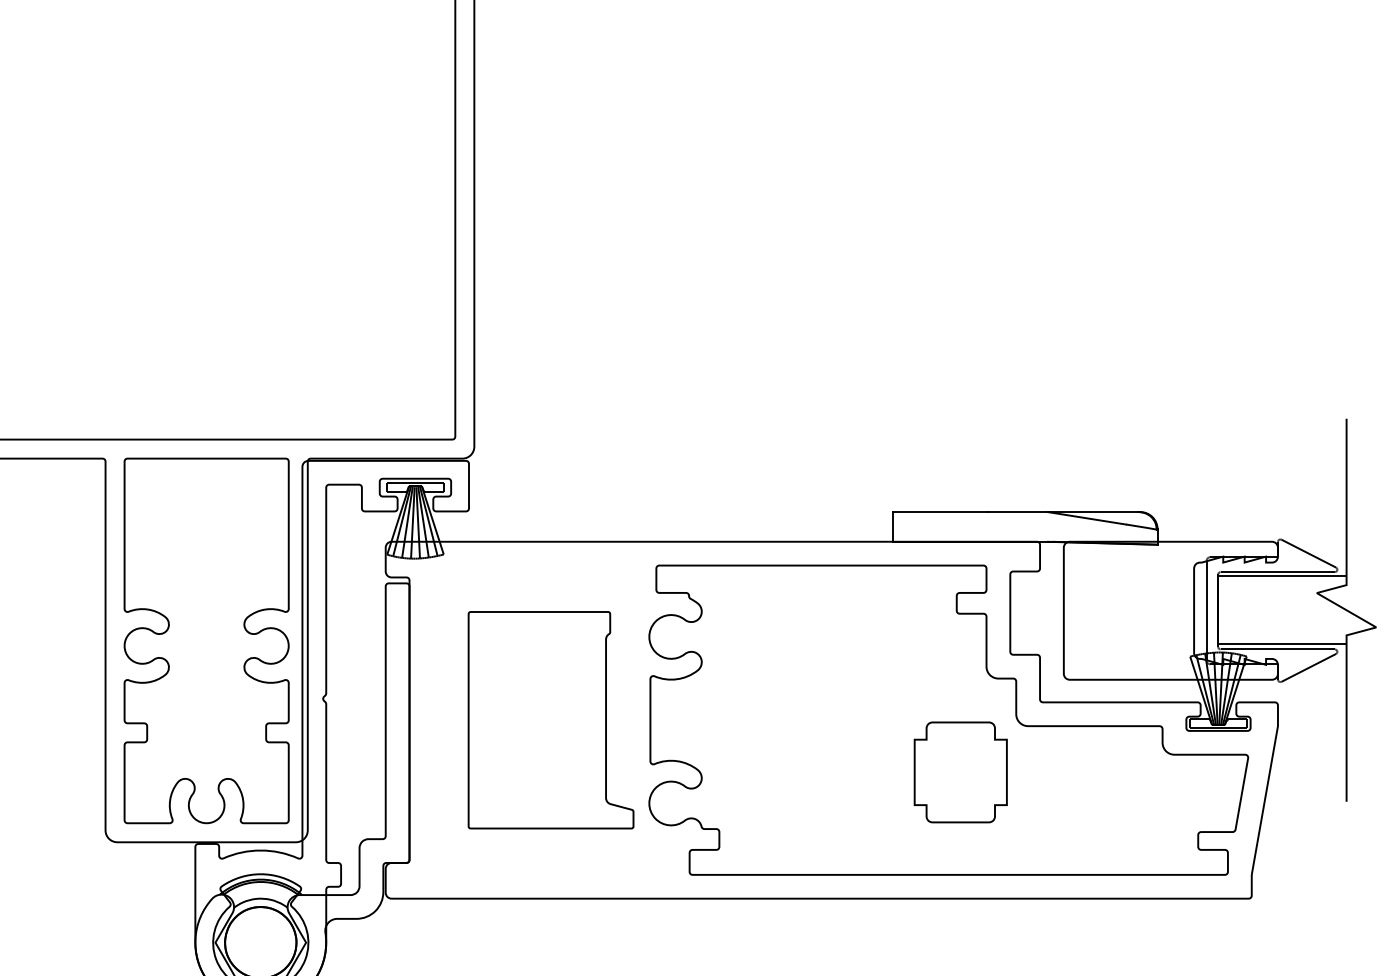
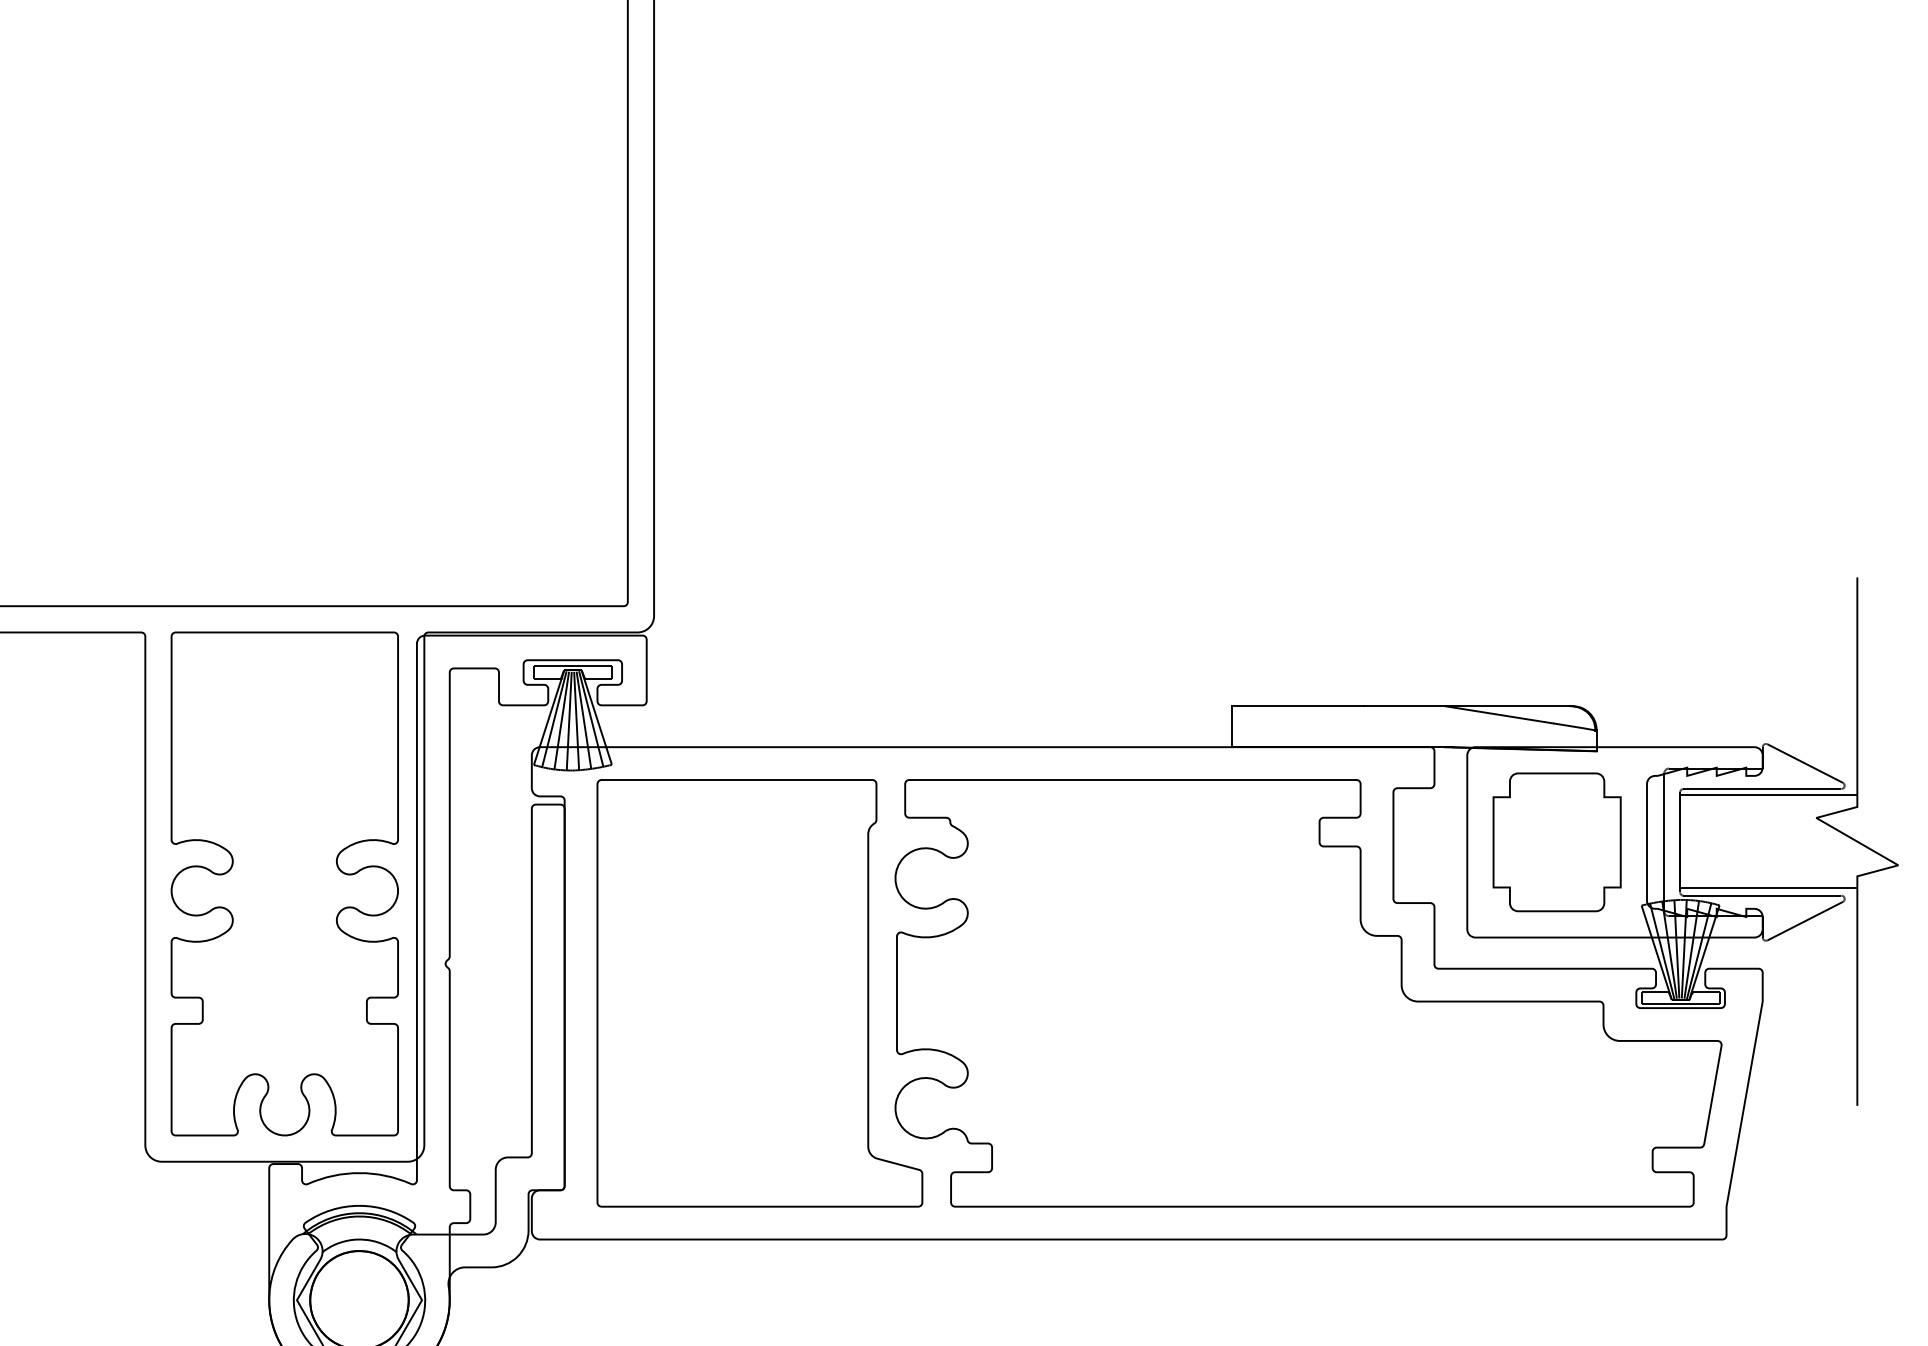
part: (550, 720) -> (759, 993), size x1.43
part: (960, 772) -> (1556, 842), moved

